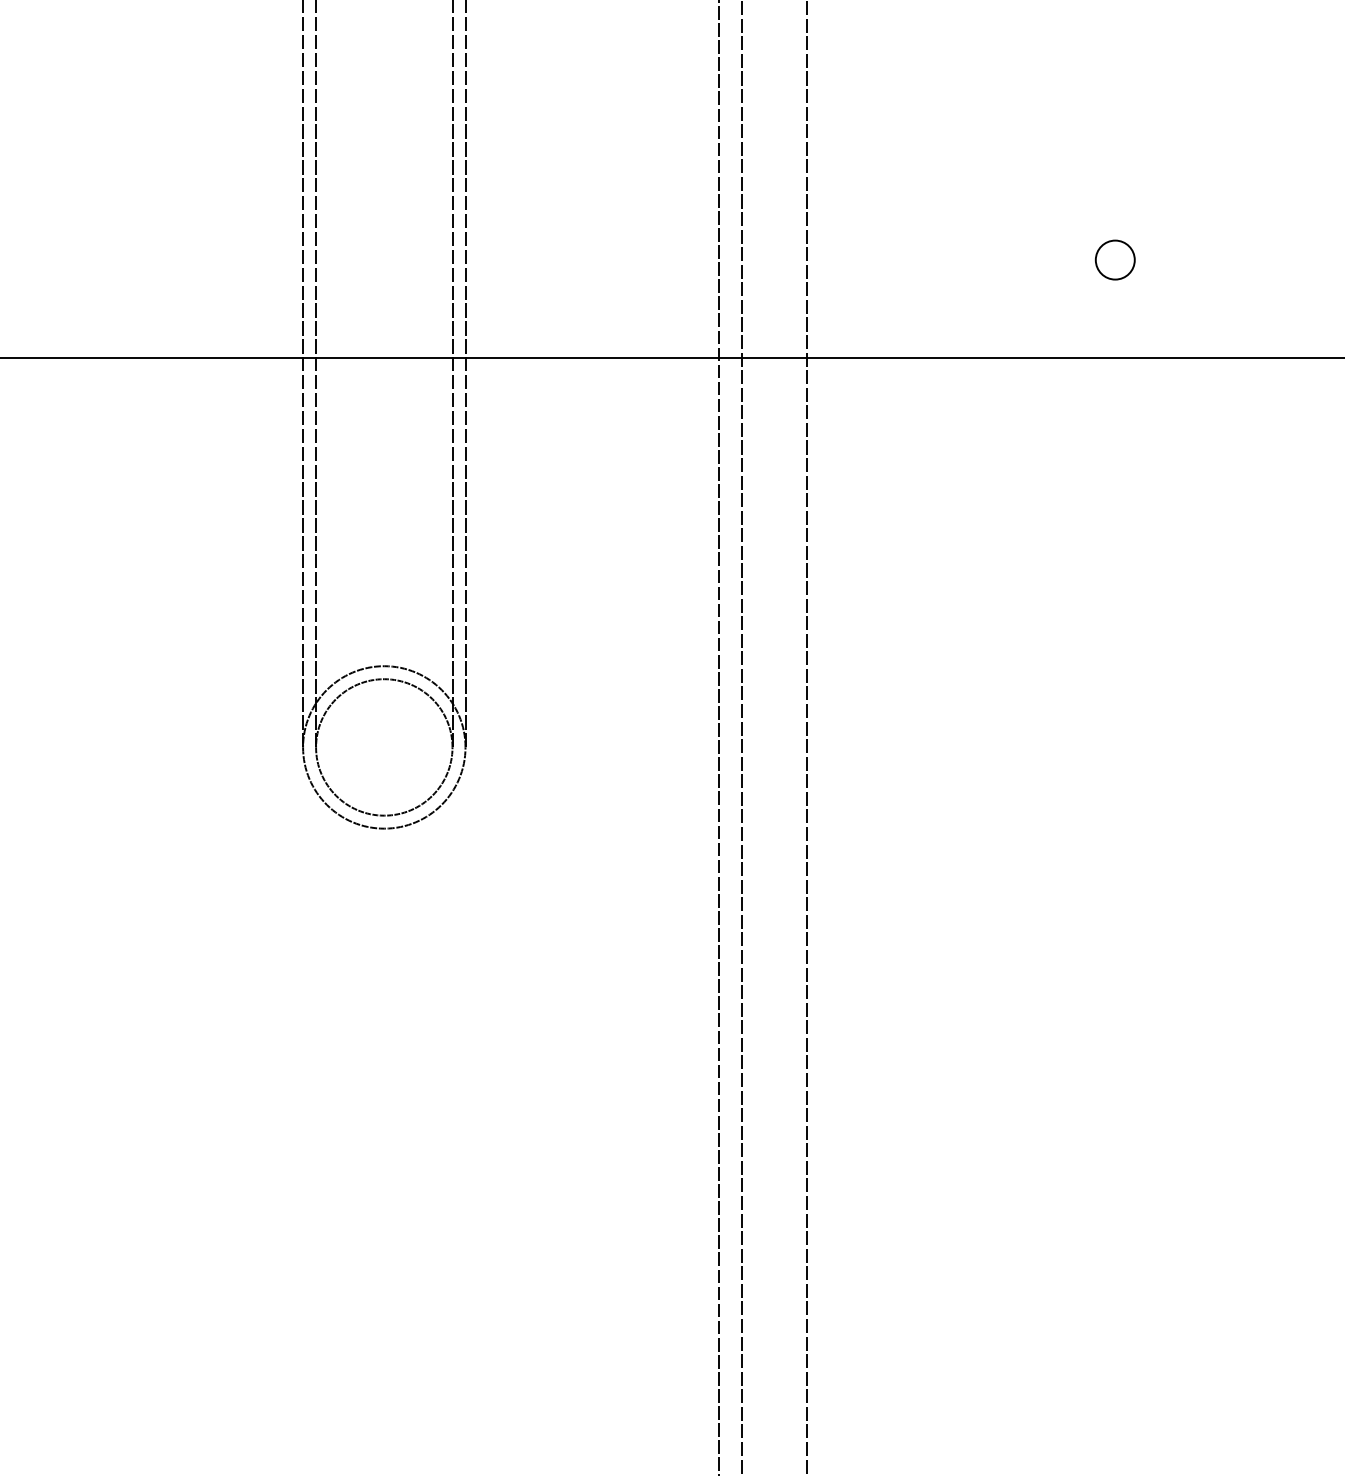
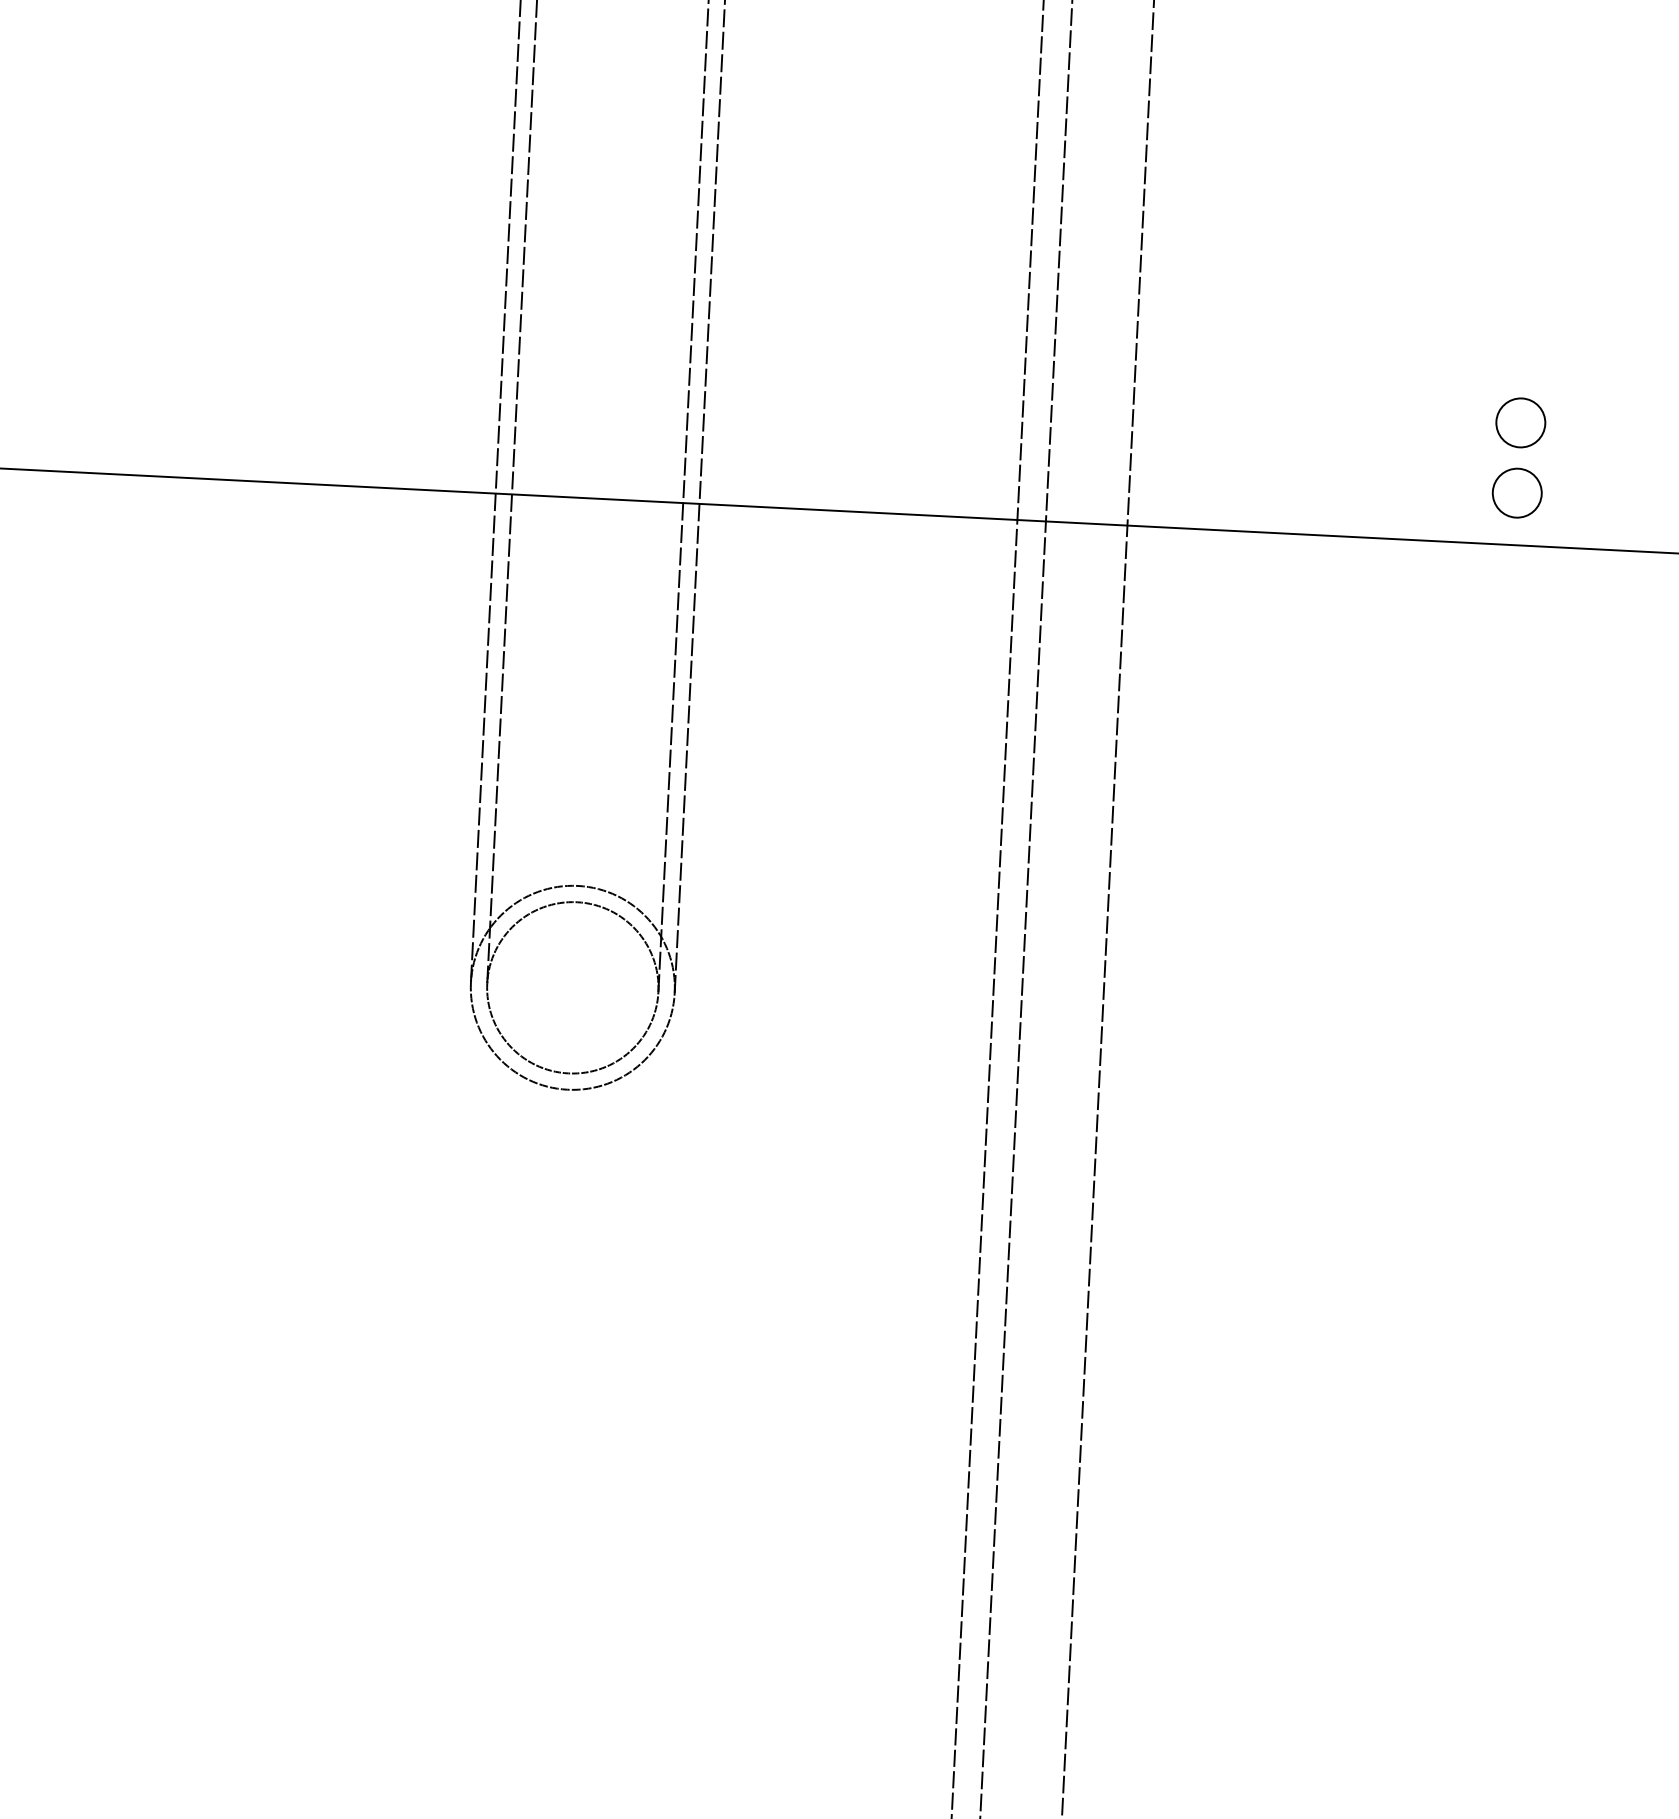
circle: (1114, 315) -> (1516, 492), added

